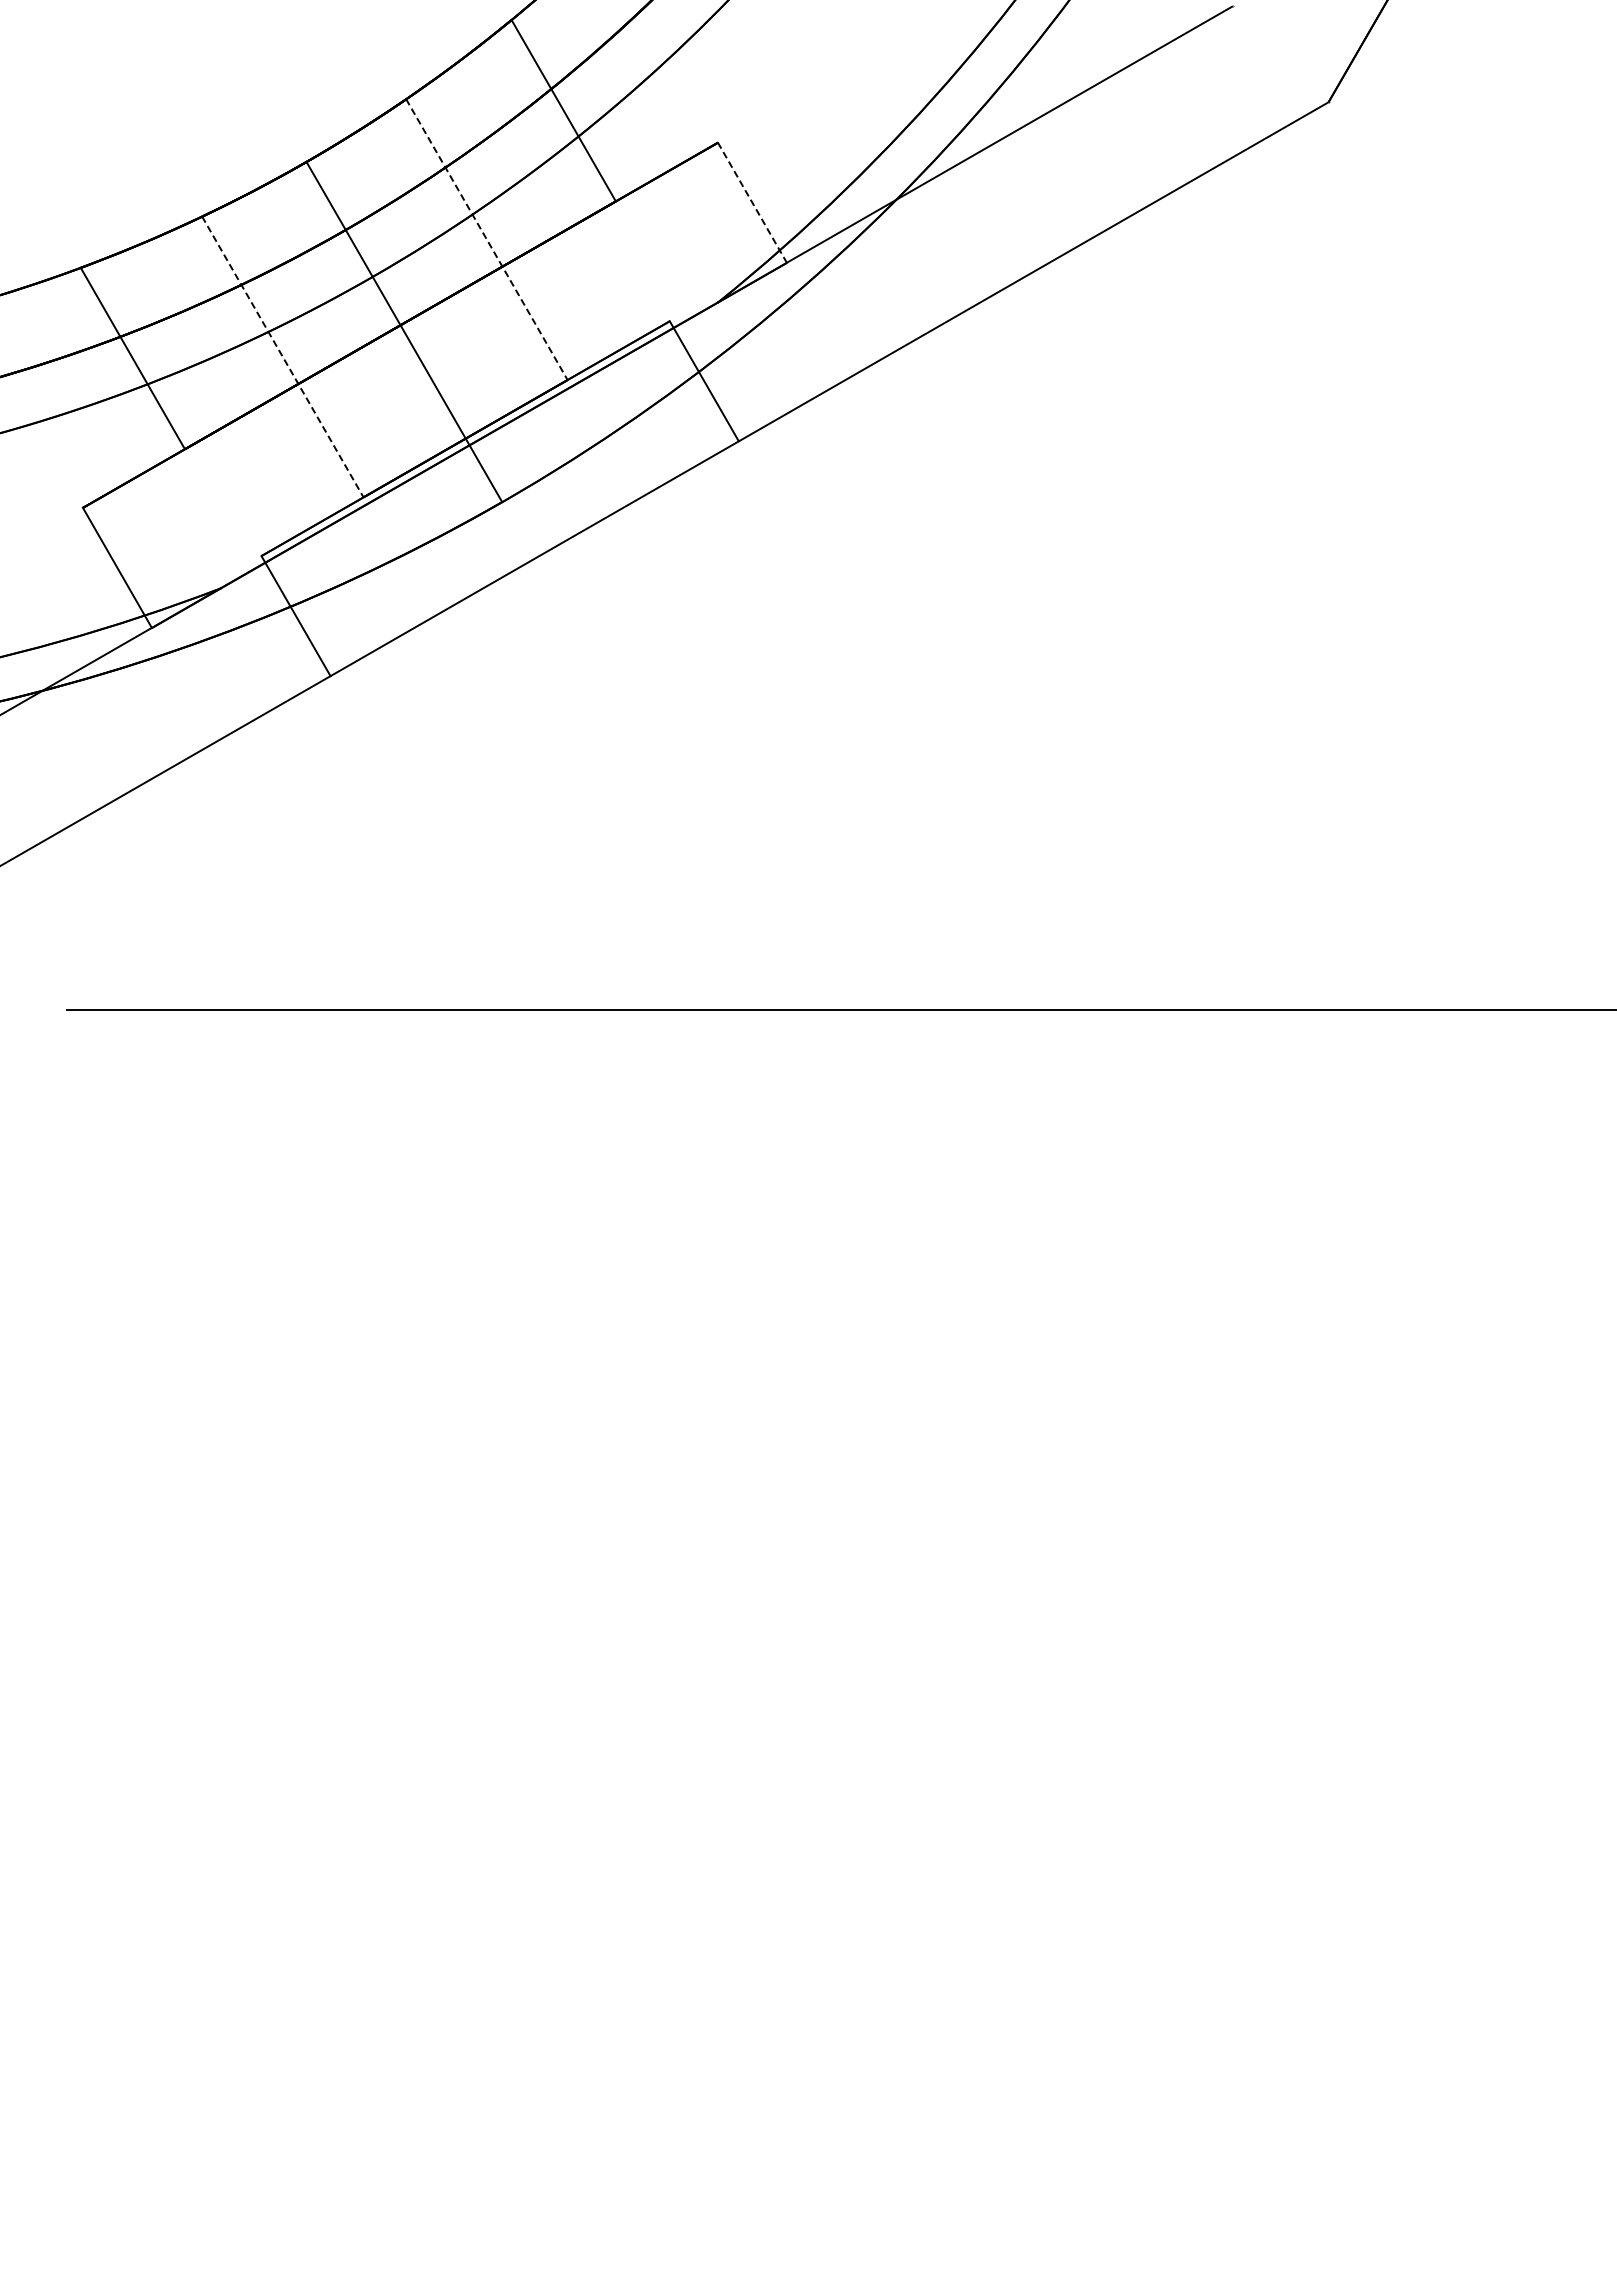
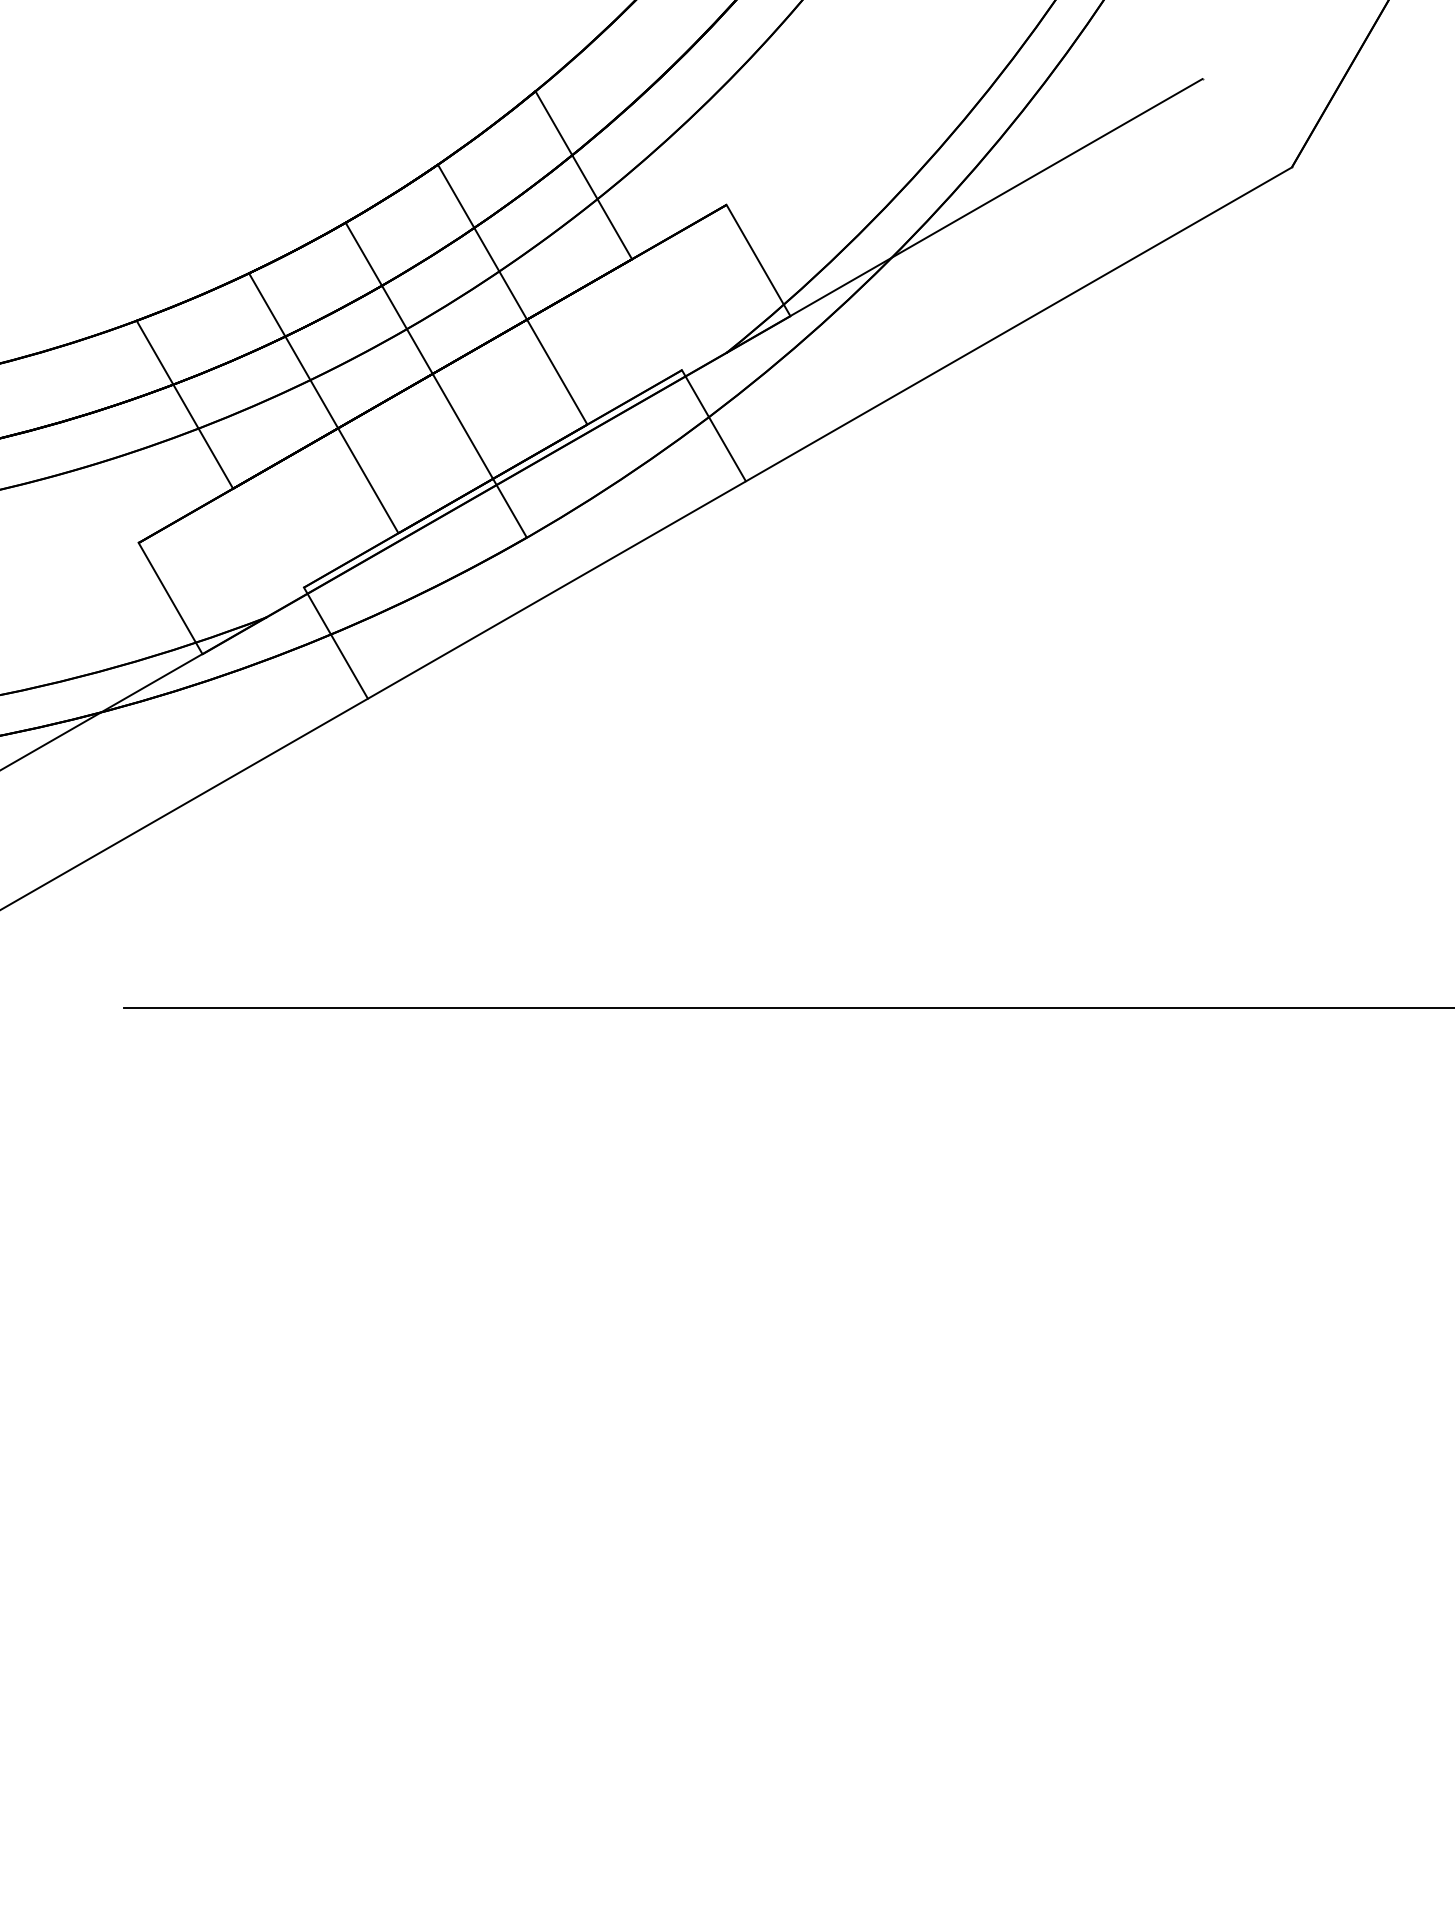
line: (752, 203) -> (758, 261), dashed -> solid
line: (486, 239) -> (512, 294), dashed -> solid
line: (282, 356) -> (323, 402), dashed -> solid

